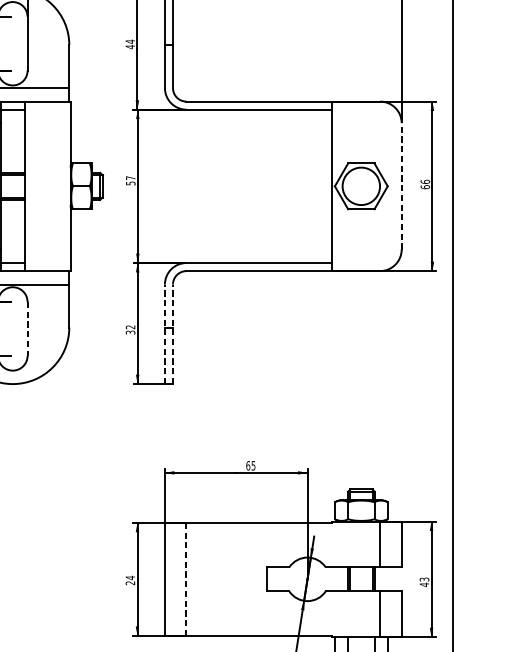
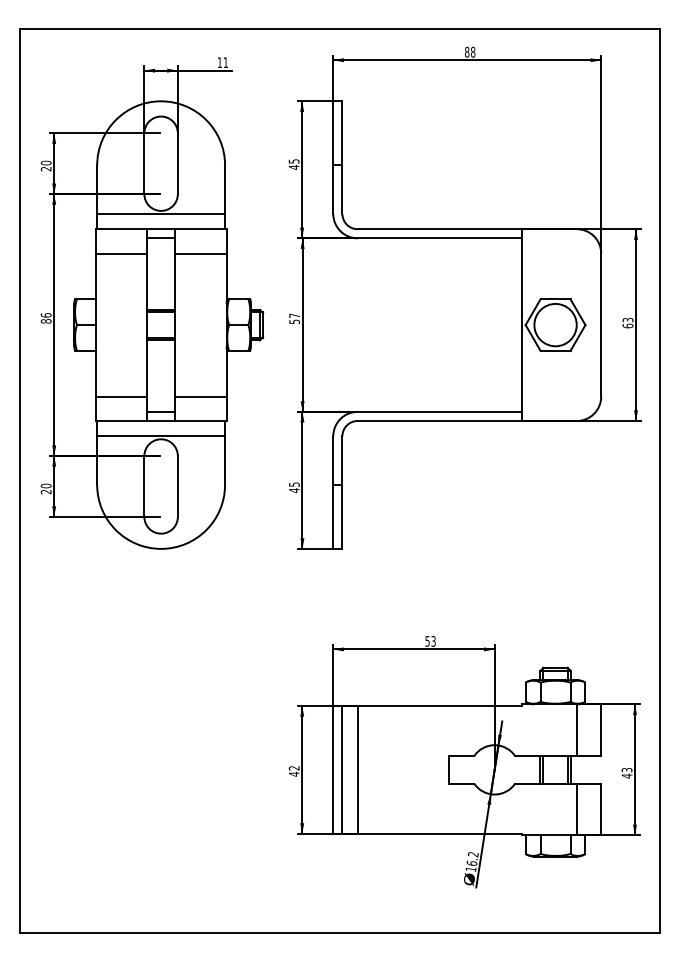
text: (129, 41) -> (293, 161), 44 -> 45
line: (47, 123) -> (200, 253), added
text: (424, 181) -> (627, 319), 66 -> 63
line: (401, 186) -> (601, 325), dashed -> solid
line: (47, 249) -> (200, 396), added
line: (27, 328) -> (177, 486), dashed -> solid
text: (130, 329) -> (294, 487), 32 -> 45
line: (165, 334) -> (333, 492), dashed -> solid
line: (173, 334) -> (342, 492), dashed -> solid
text: (250, 465) -> (430, 641), 65 -> 53
text: (129, 579) -> (293, 770), 24 -> 42
line: (173, 579) -> (342, 769), added
line: (186, 579) -> (357, 769), dashed -> solid

